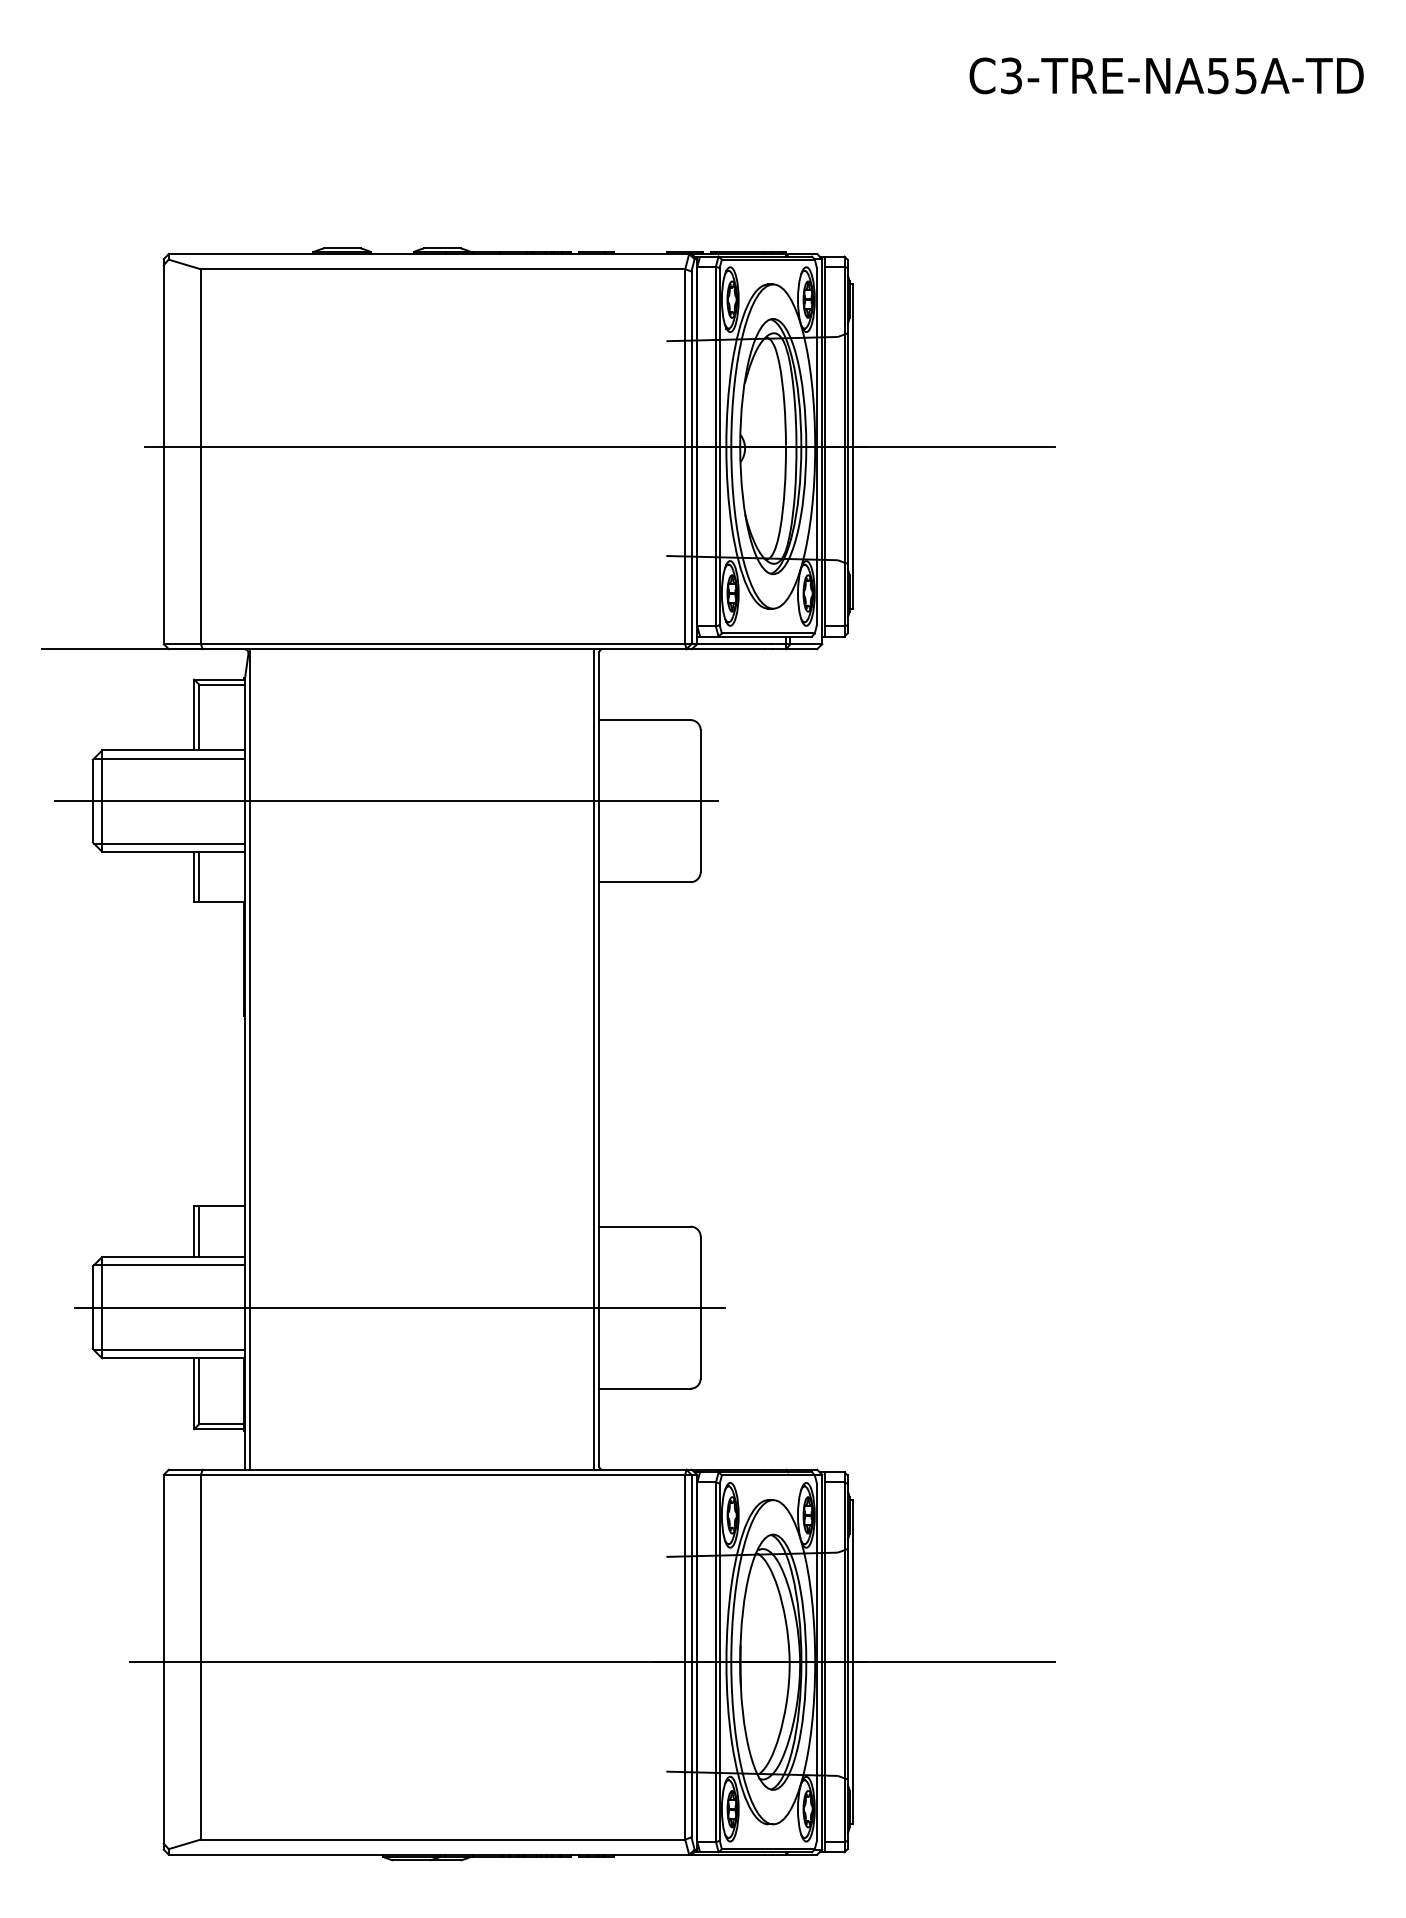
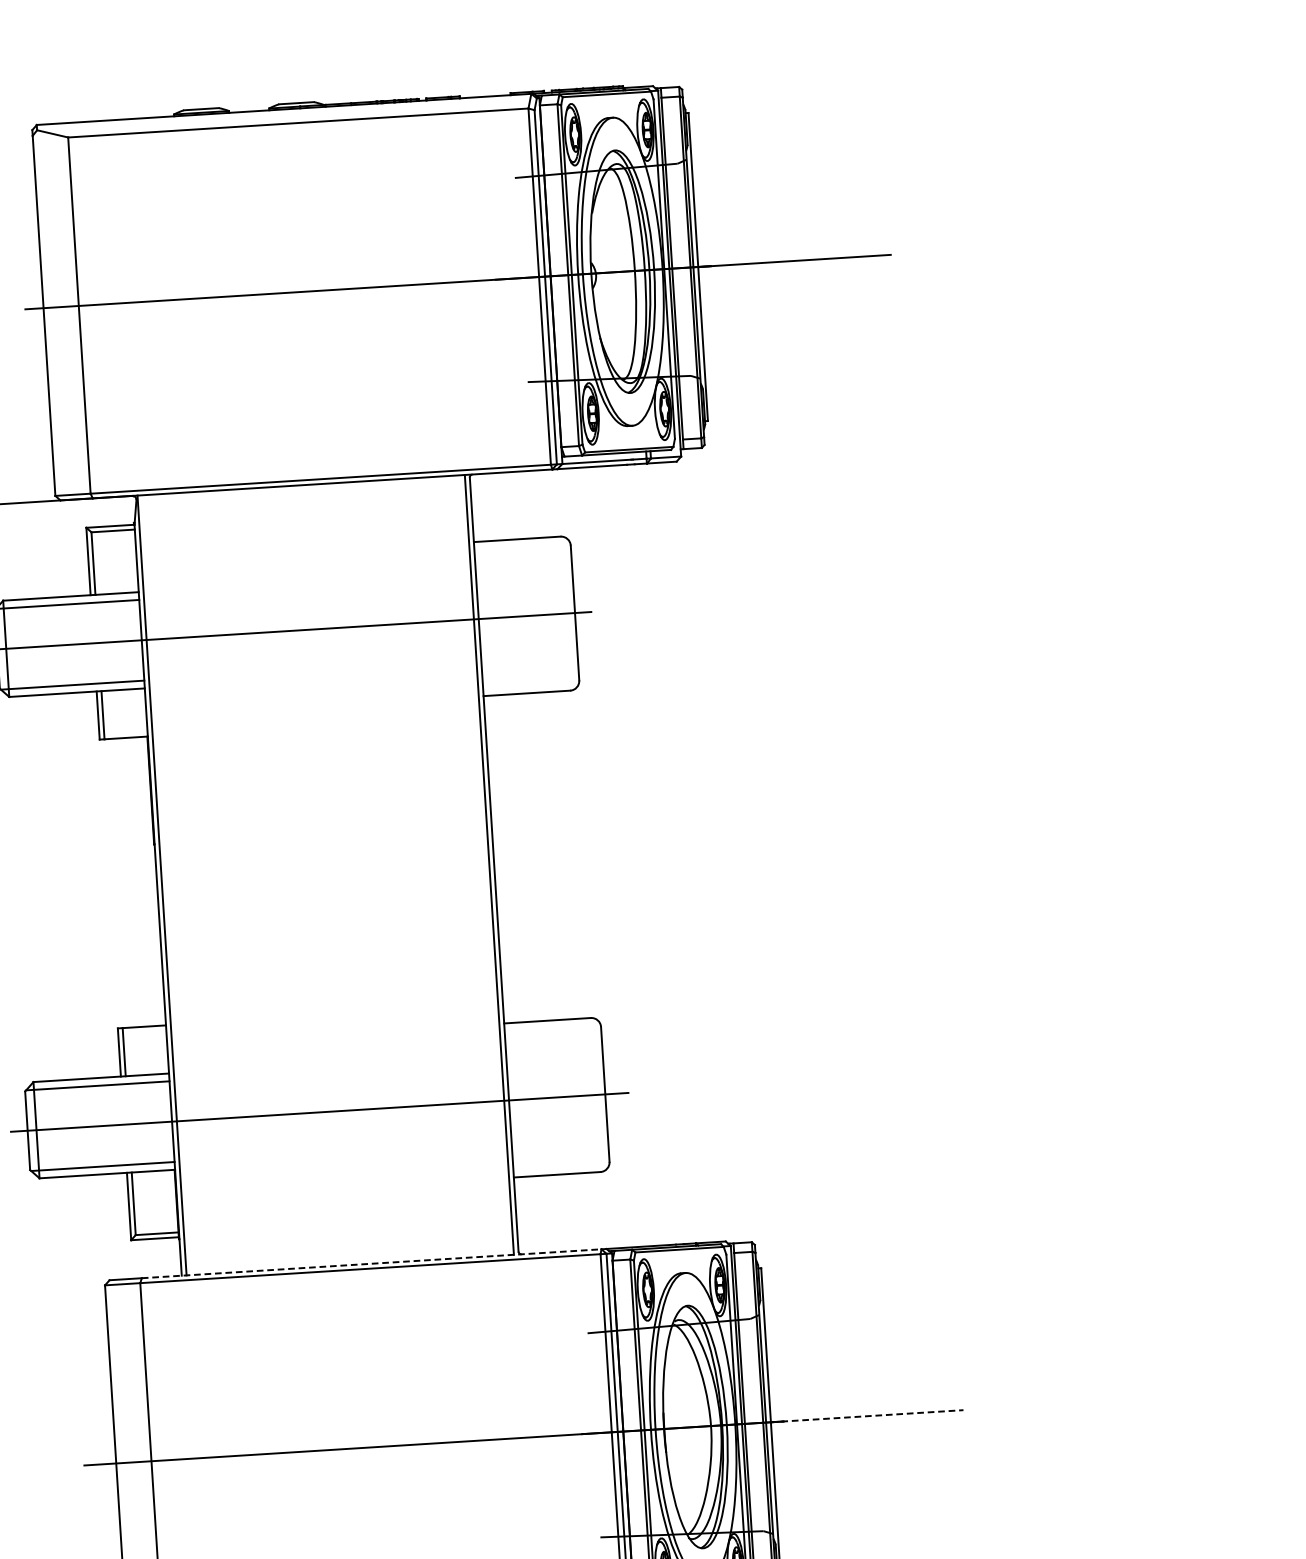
line: (444, 1469) -> (371, 1263), solid -> dashed
line: (954, 1662) -> (867, 1416), solid -> dashed

